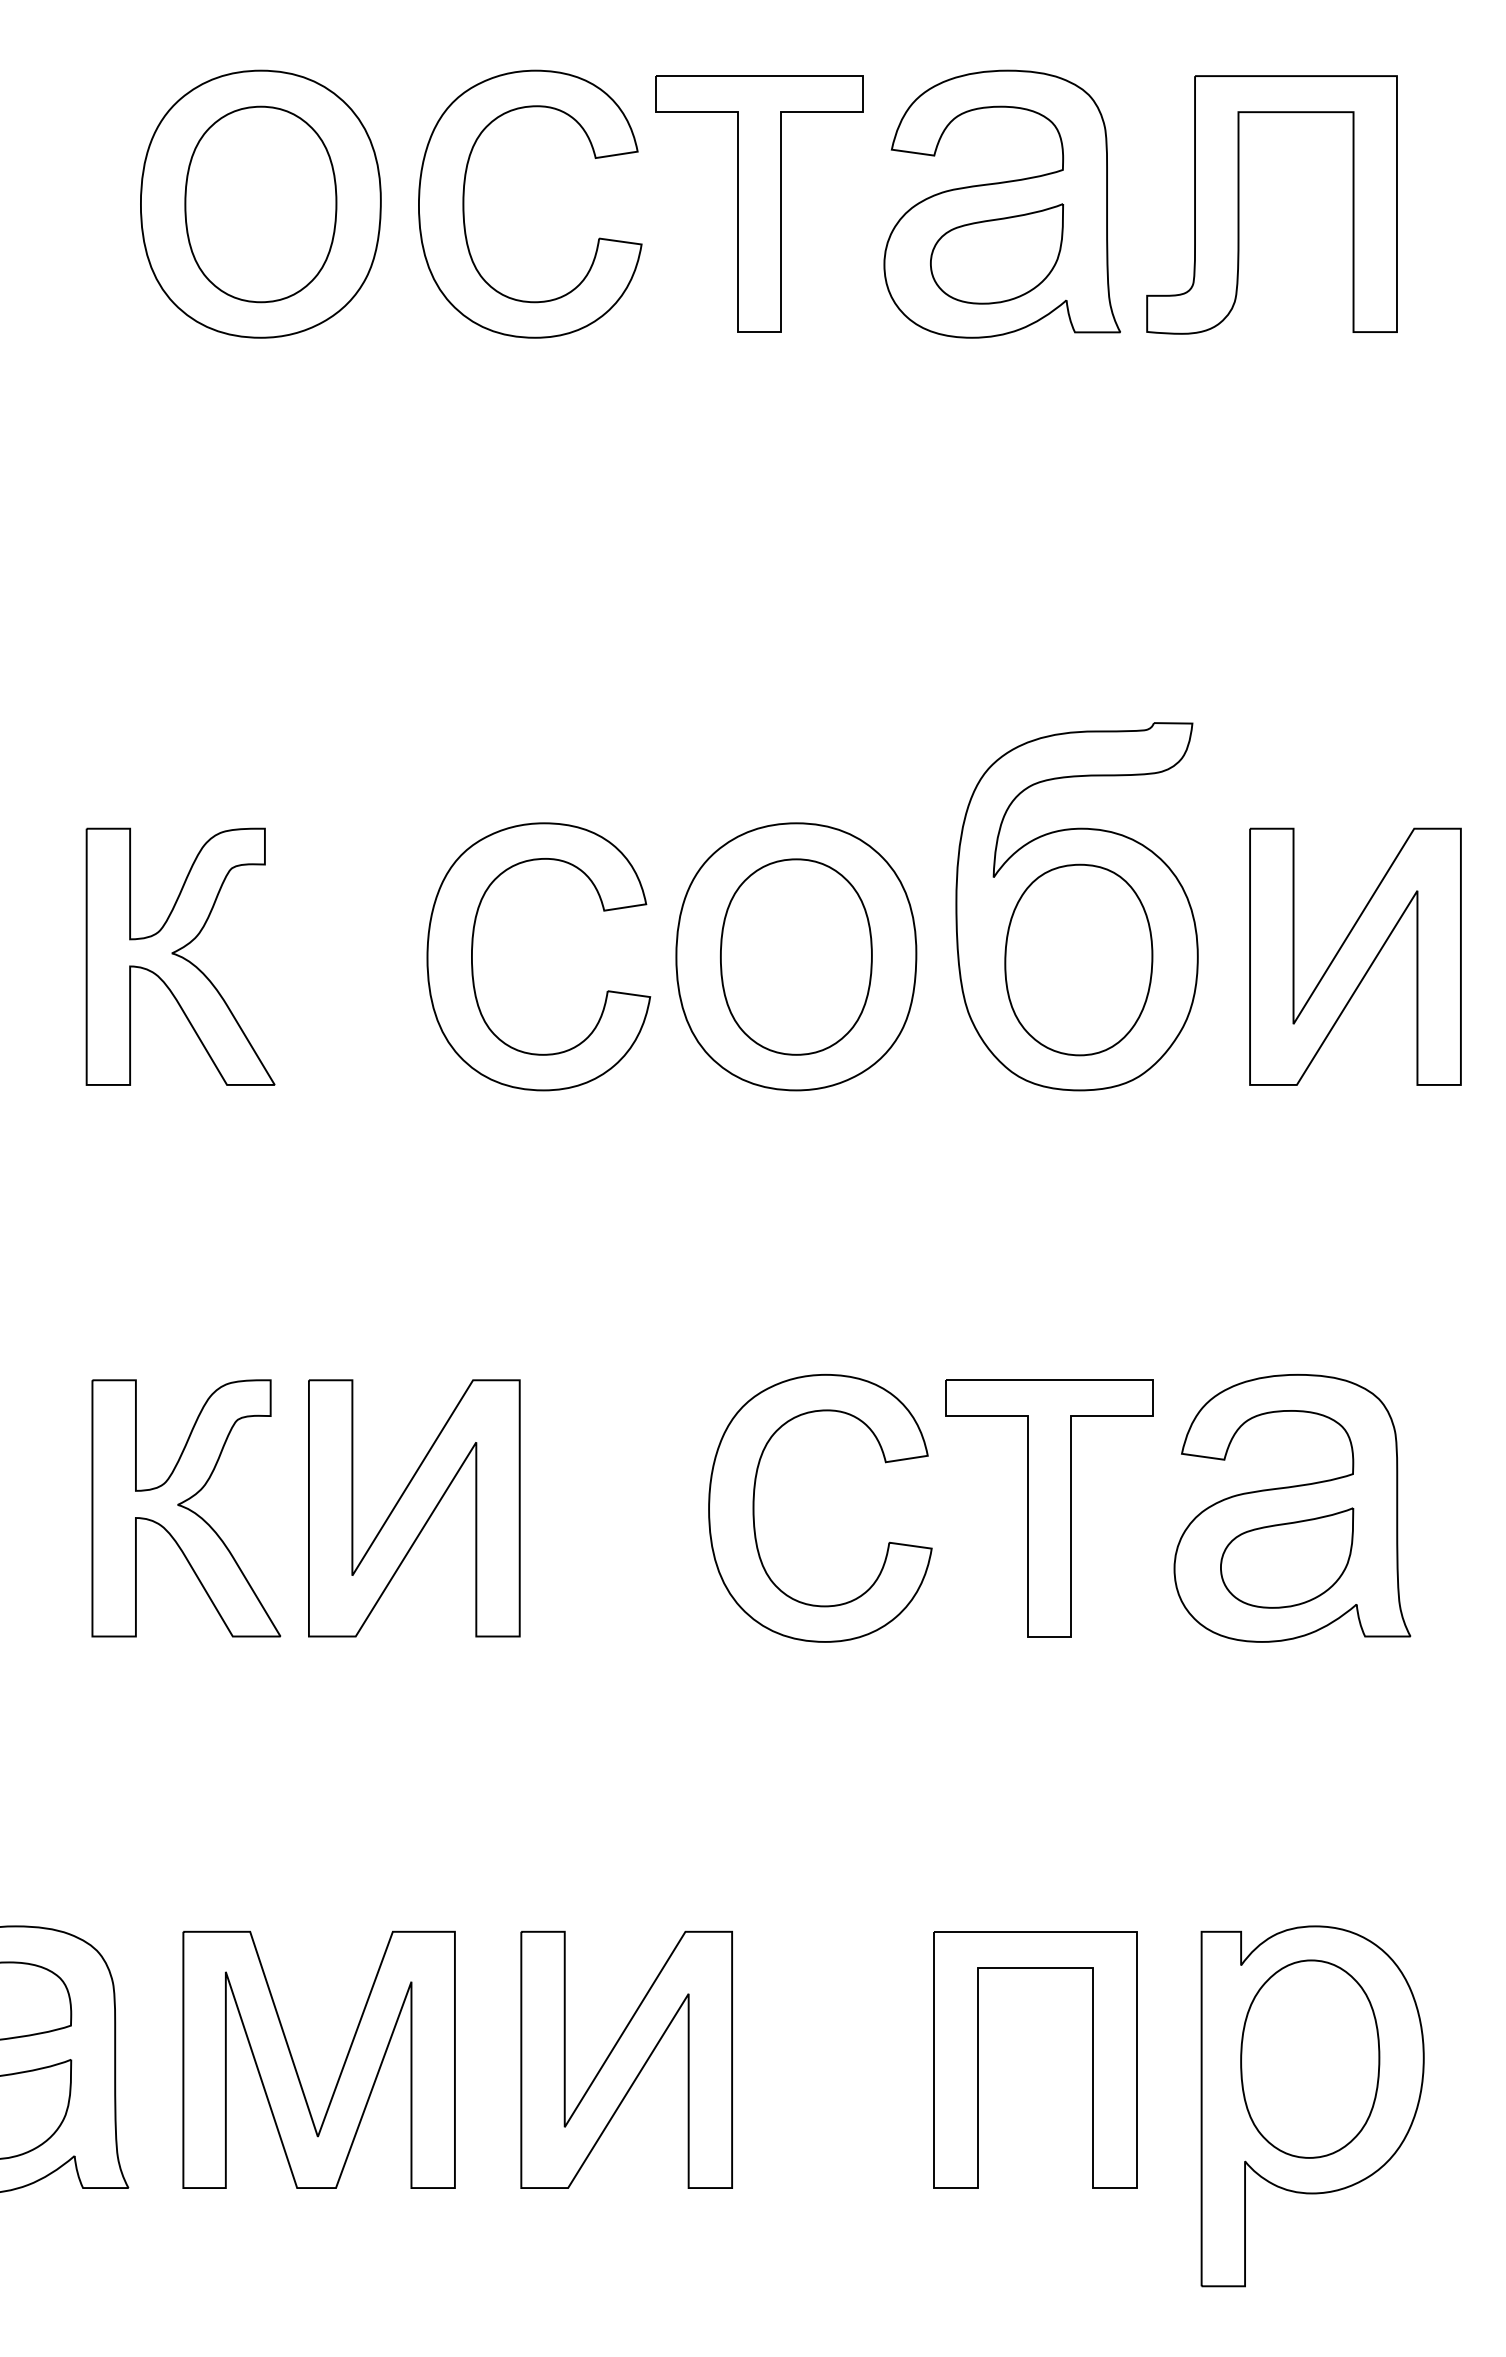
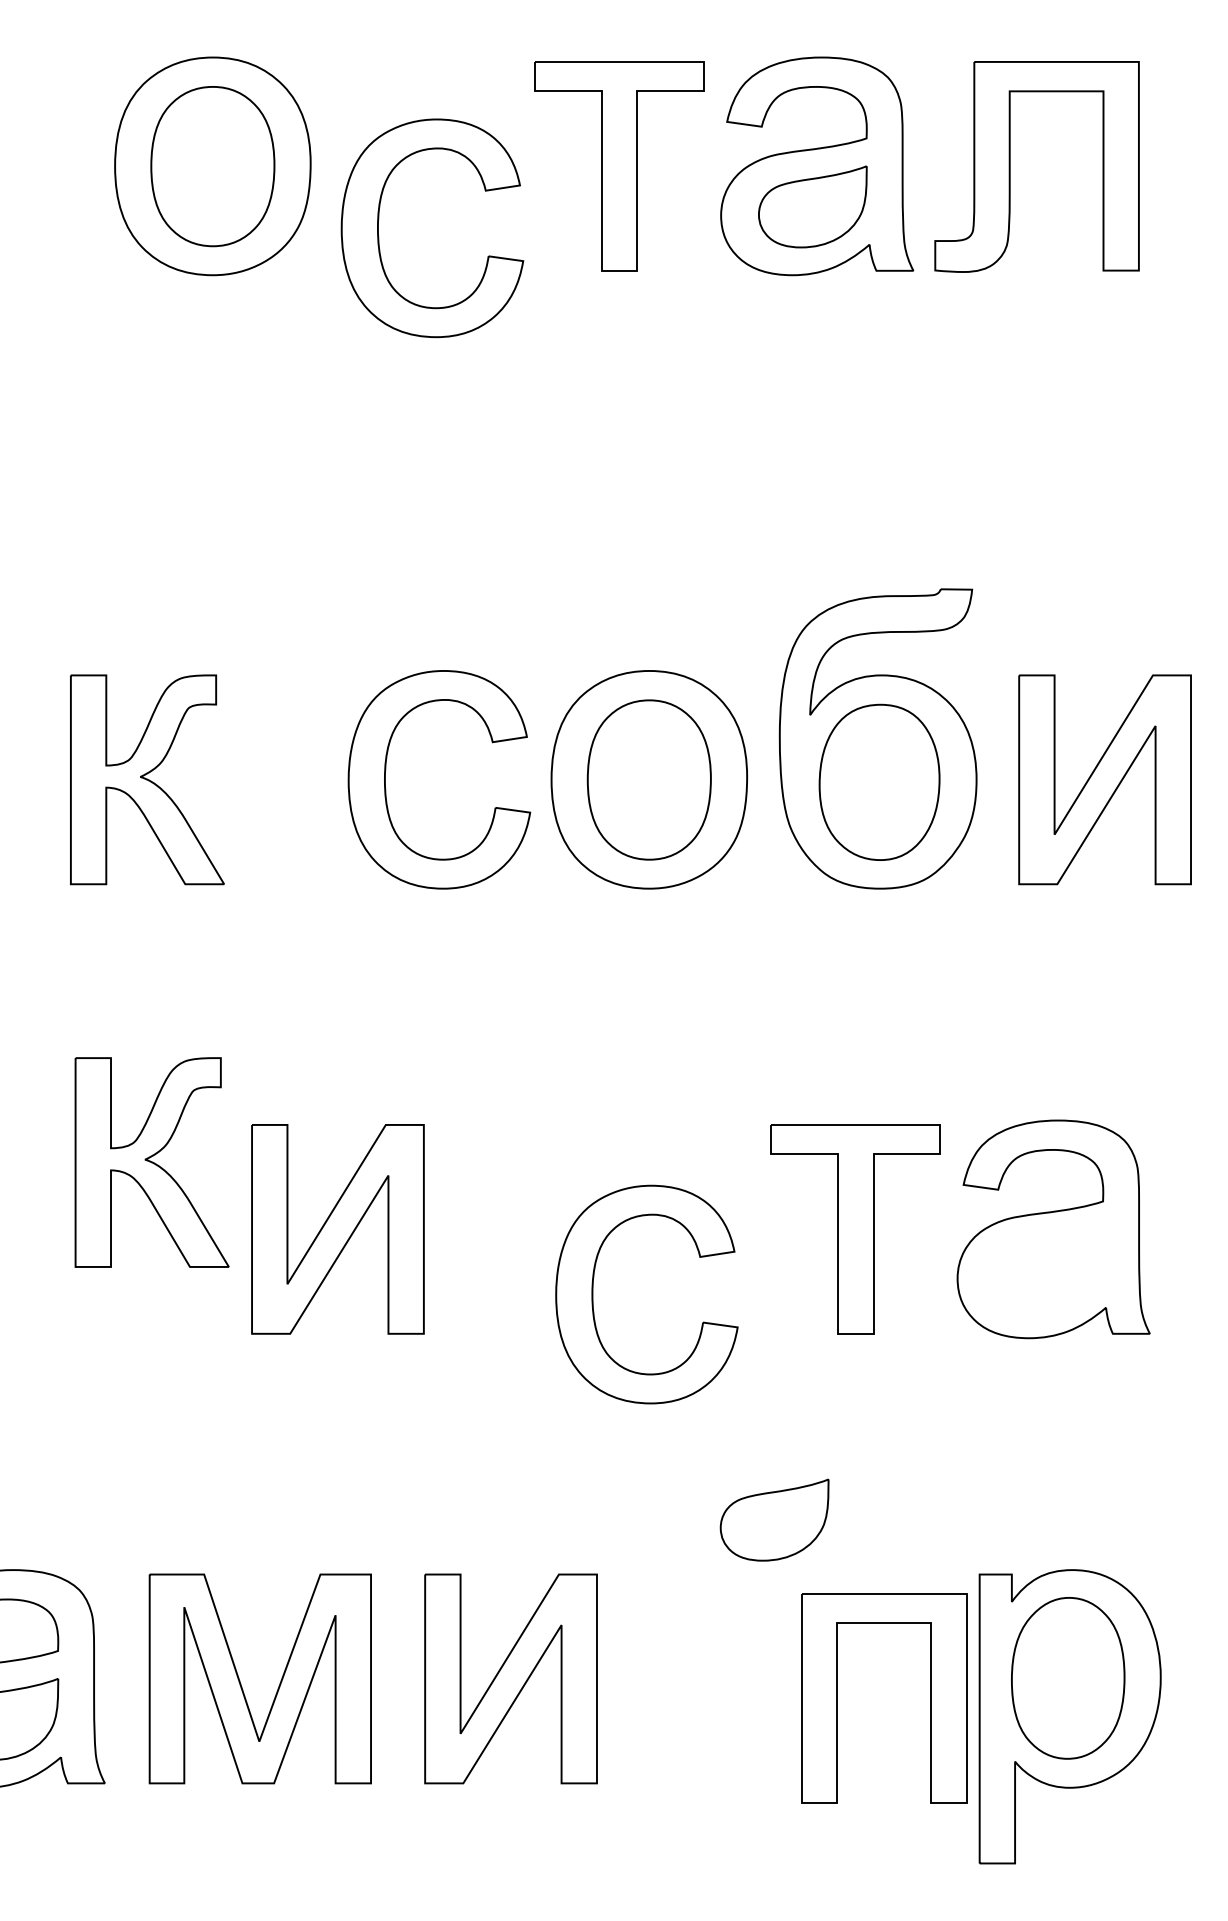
part: (464, 203) -> (378, 227), moved
part: (186, 1508) -> (152, 1162), moved
part: (754, 1508) -> (593, 1294), moved
part: (1287, 1557) -> (774, 1519), moved
part: (978, 2059) -> (837, 1698), moved

